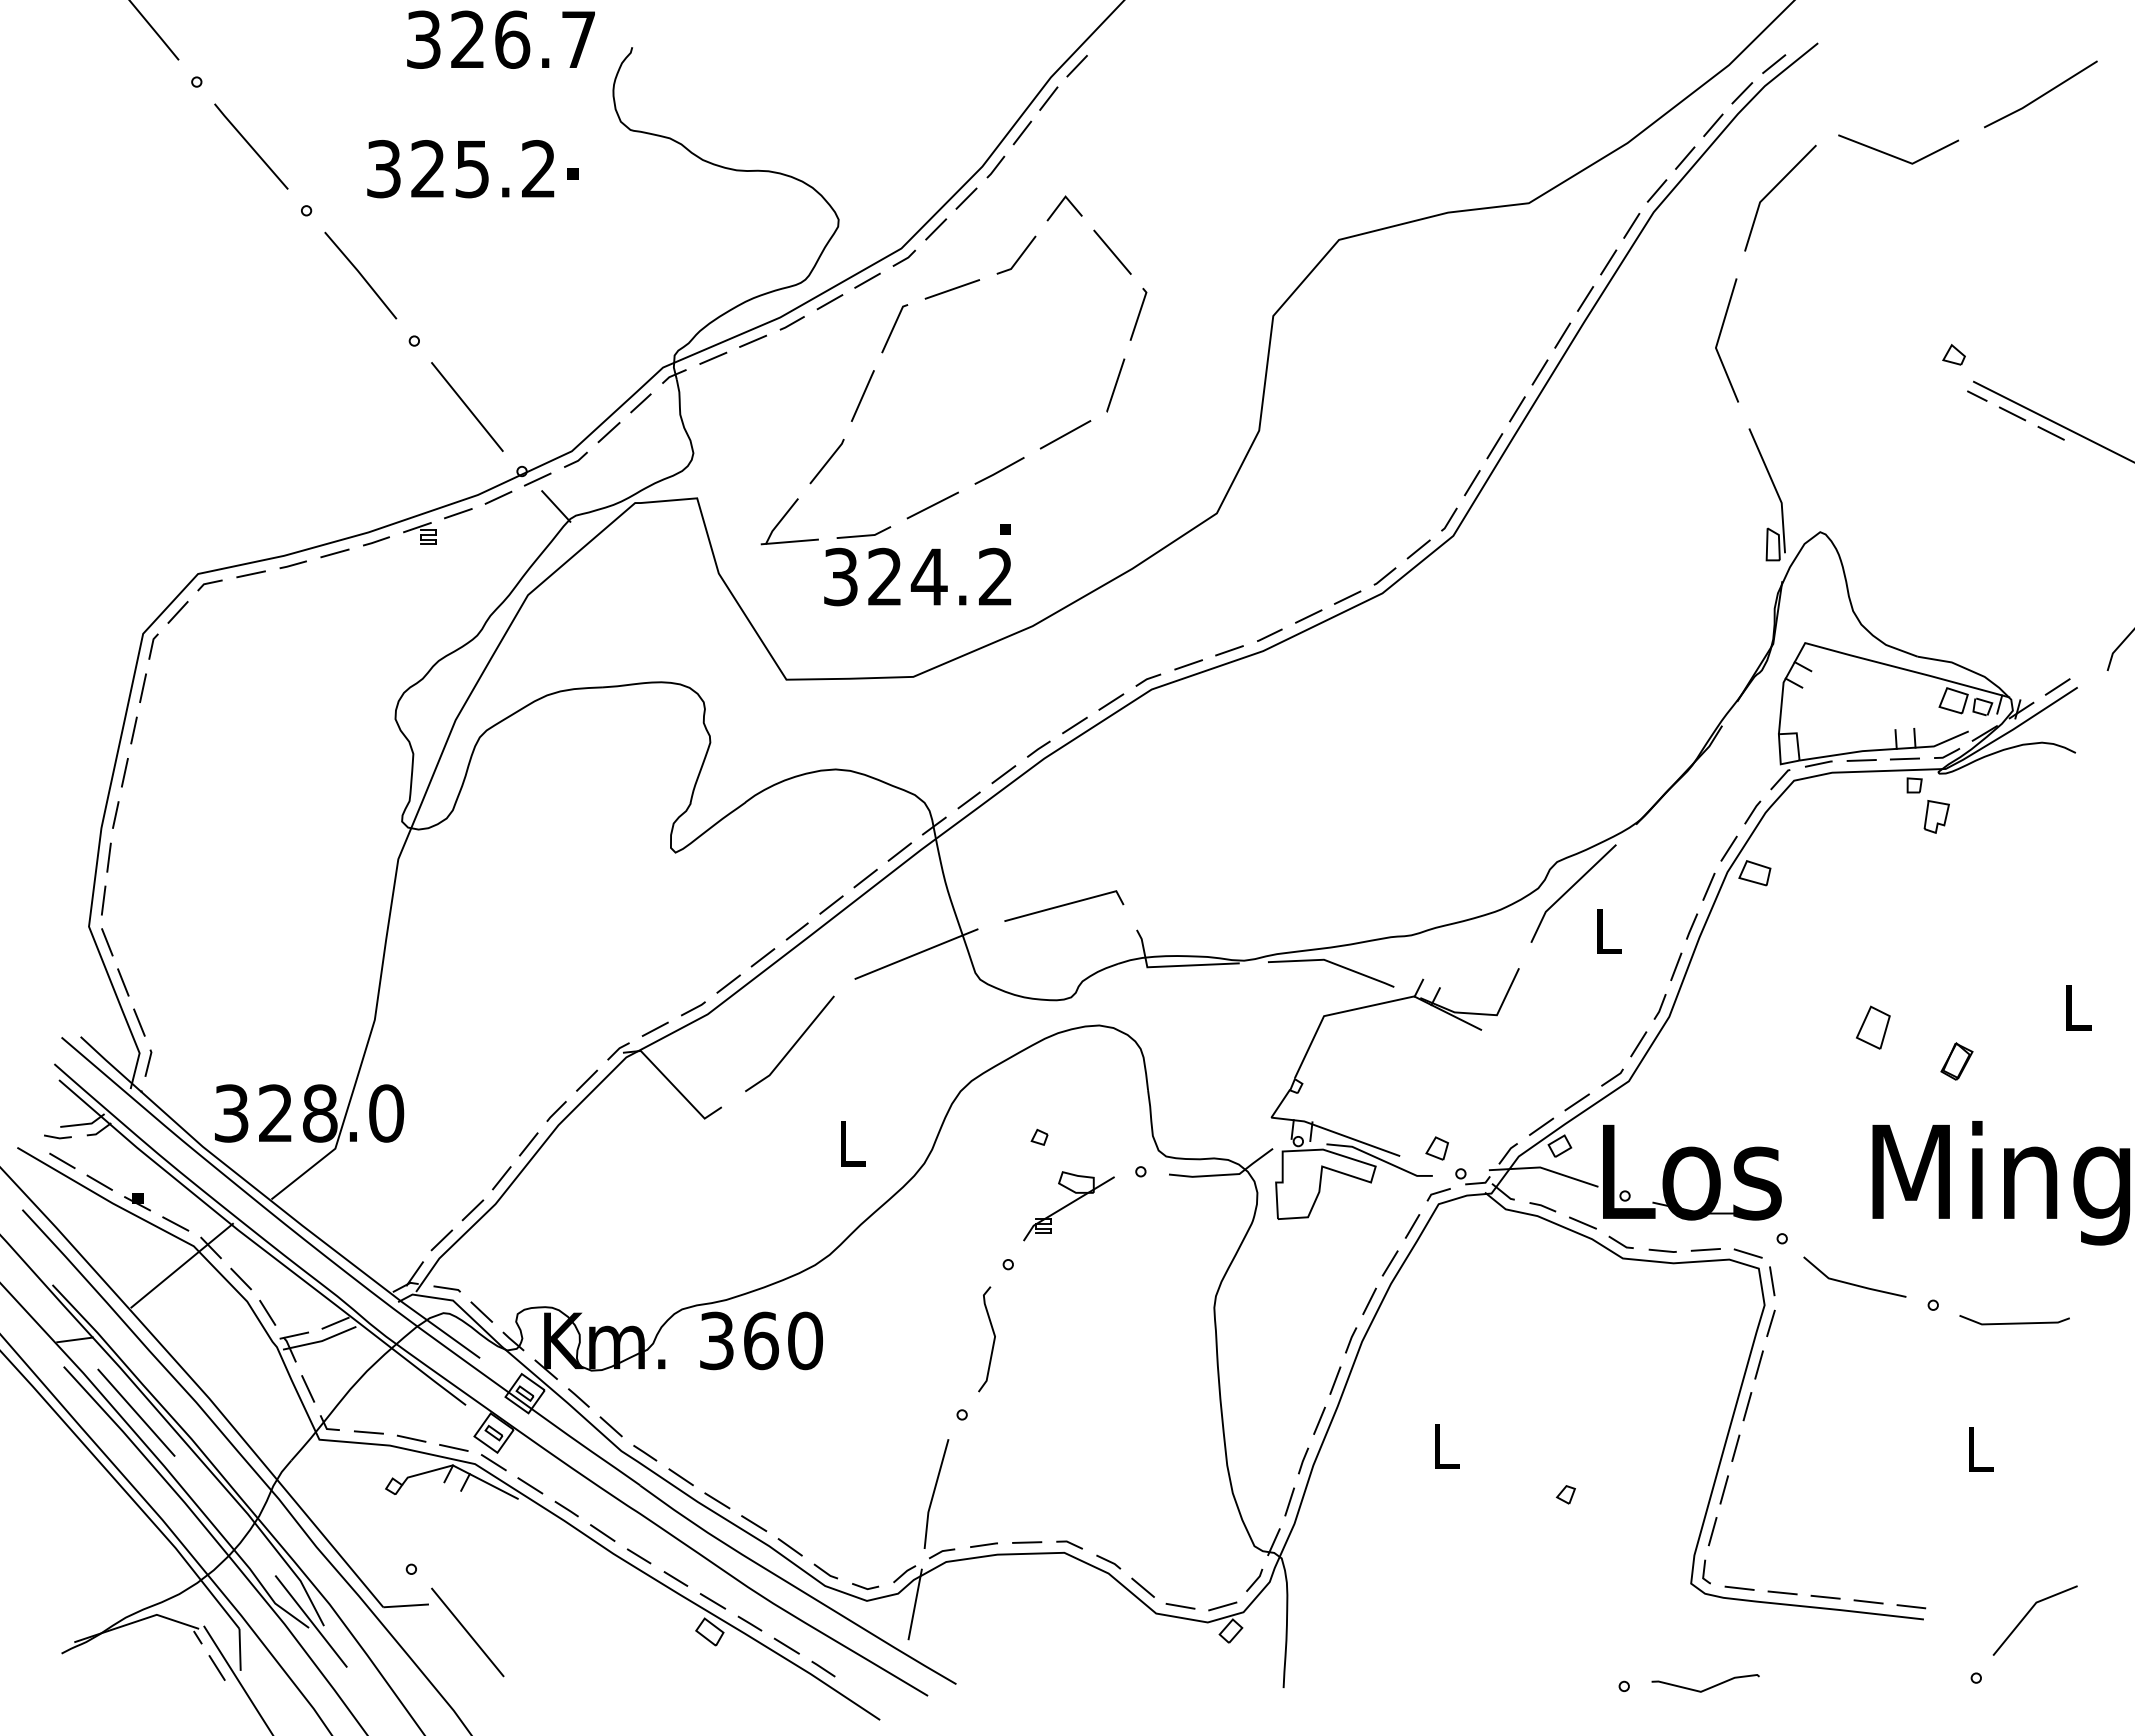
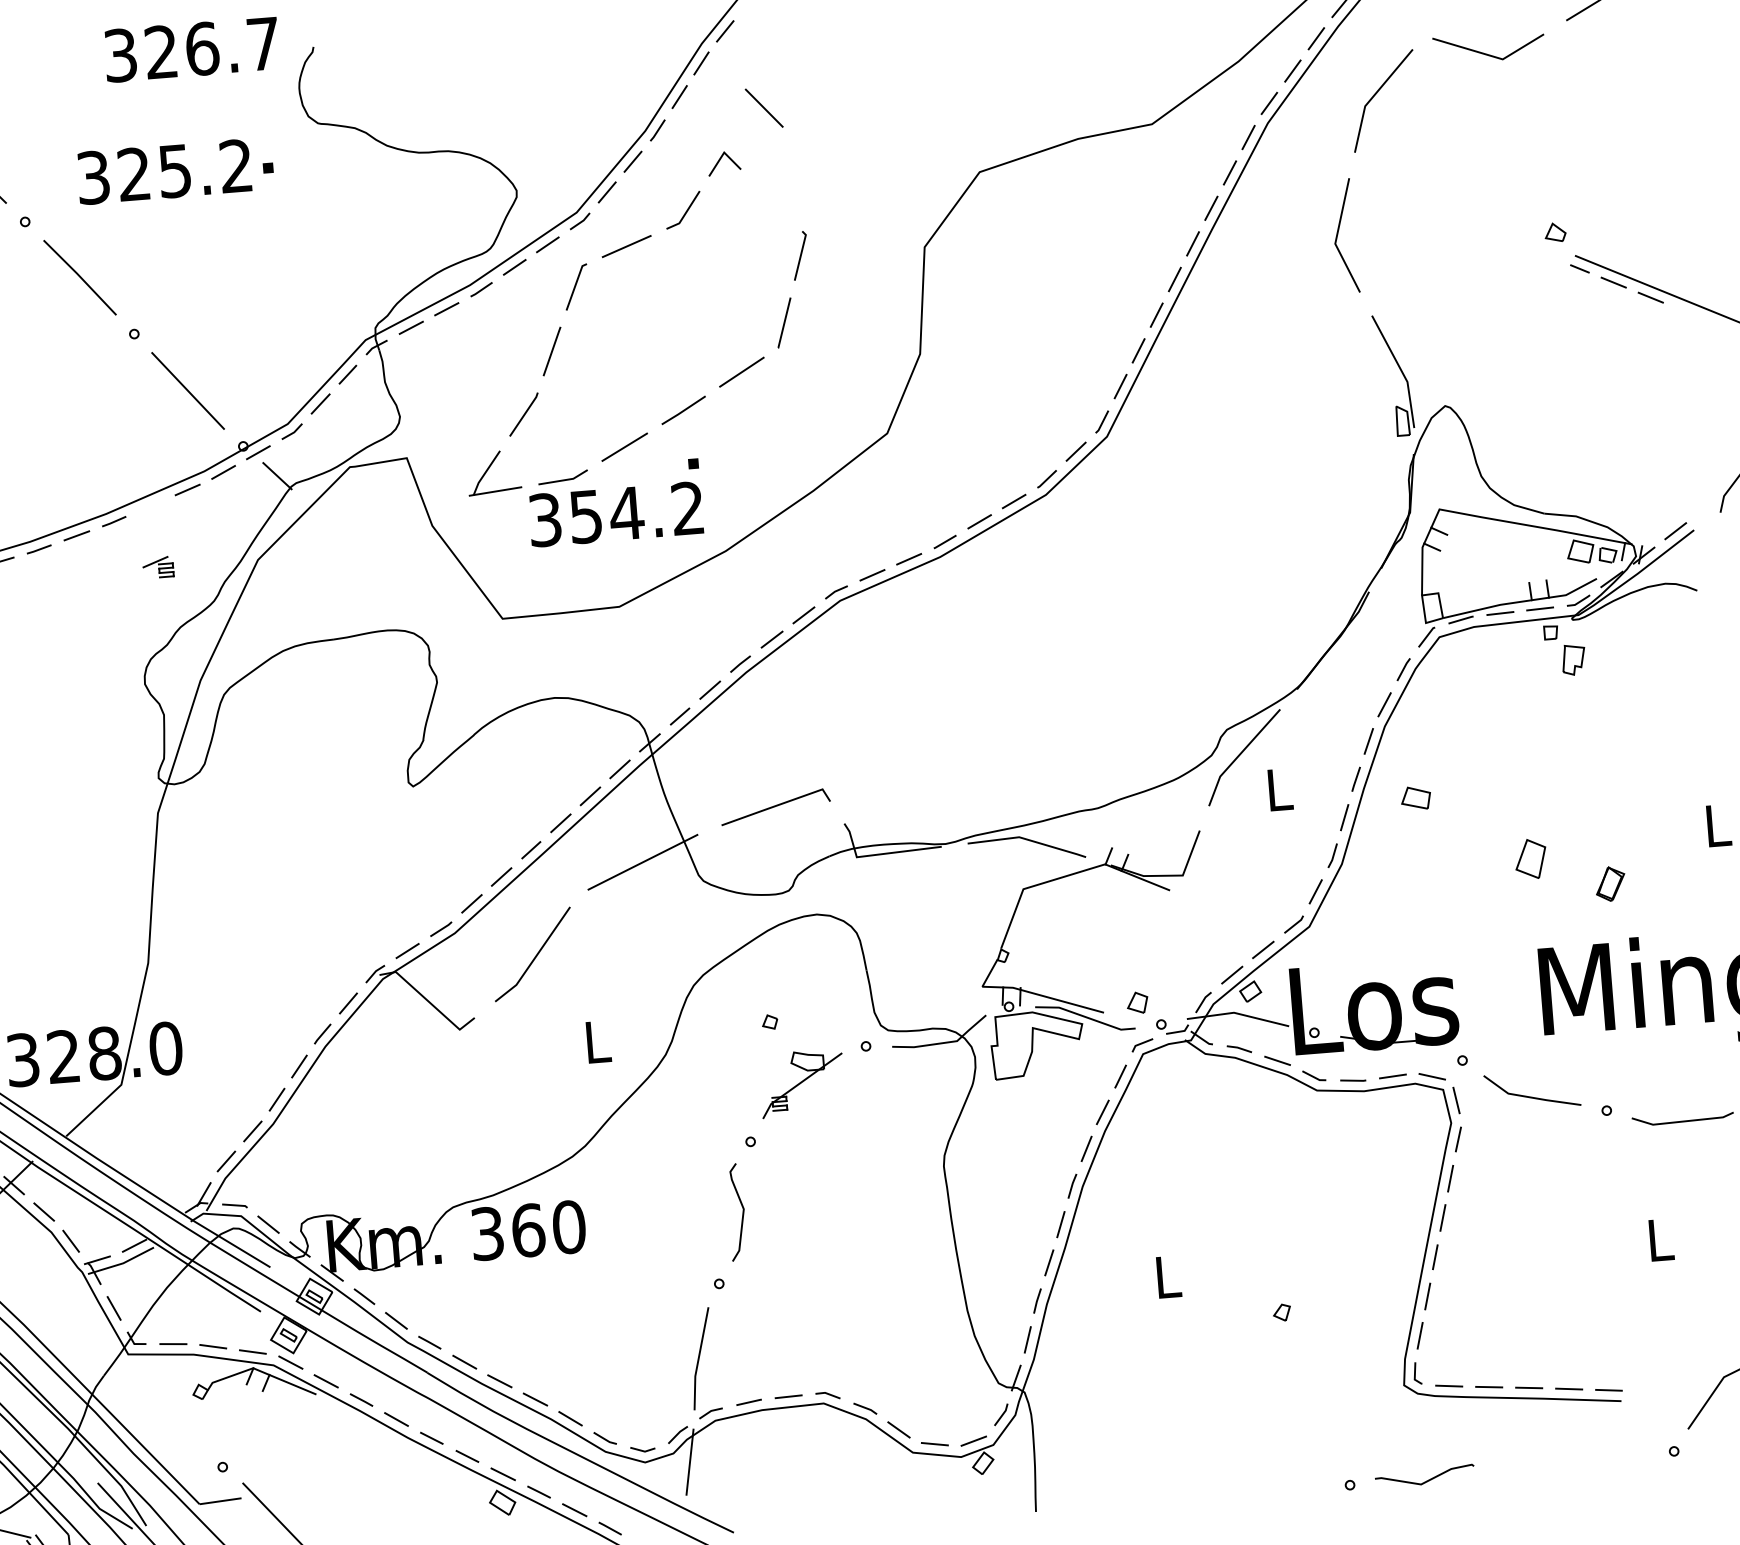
line: (1112, 251) -> (764, 107), moved
part: (419, 533) -> (157, 567), moved
text: (884, 576) -> (585, 516), 324.2 -> 354.2
part: (1754, 873) -> (1415, 798), moved

